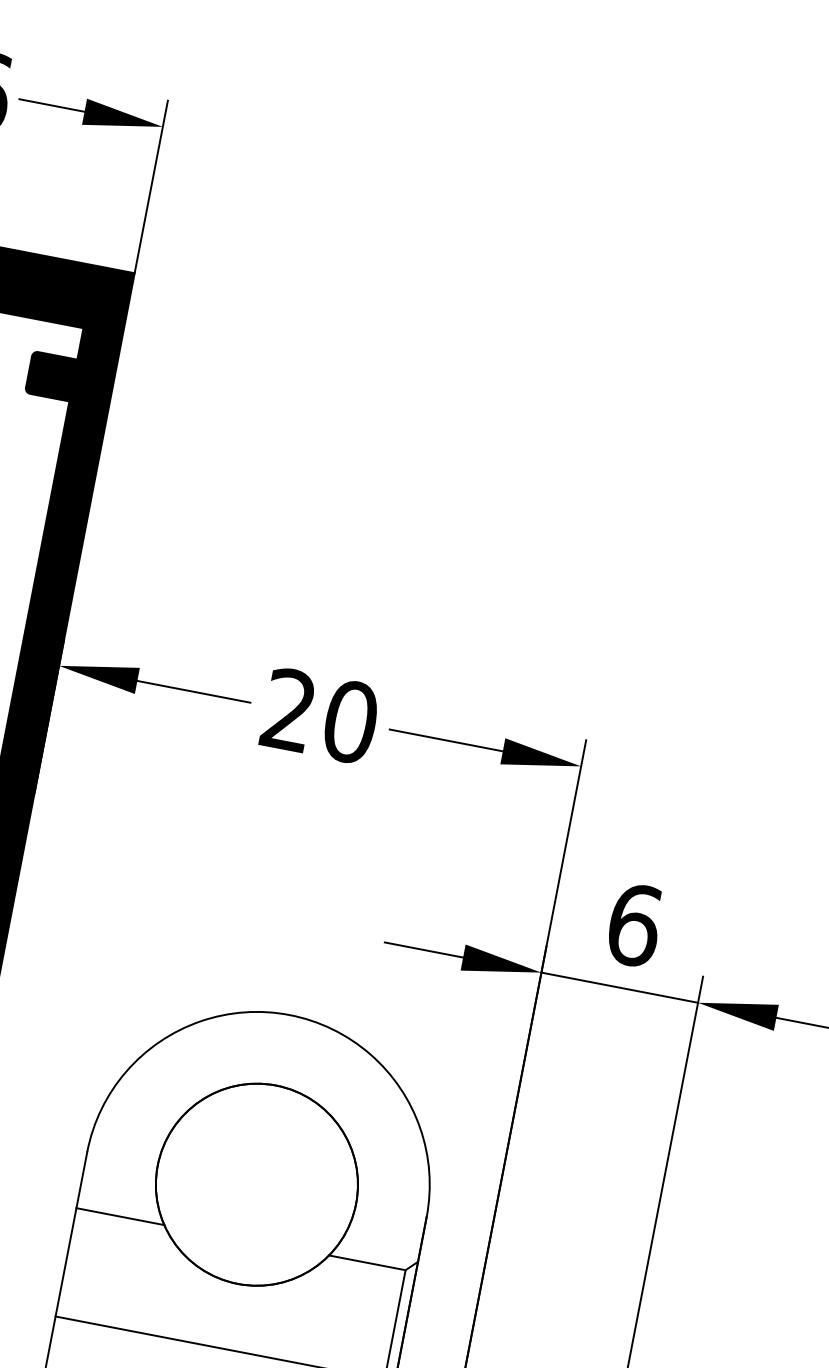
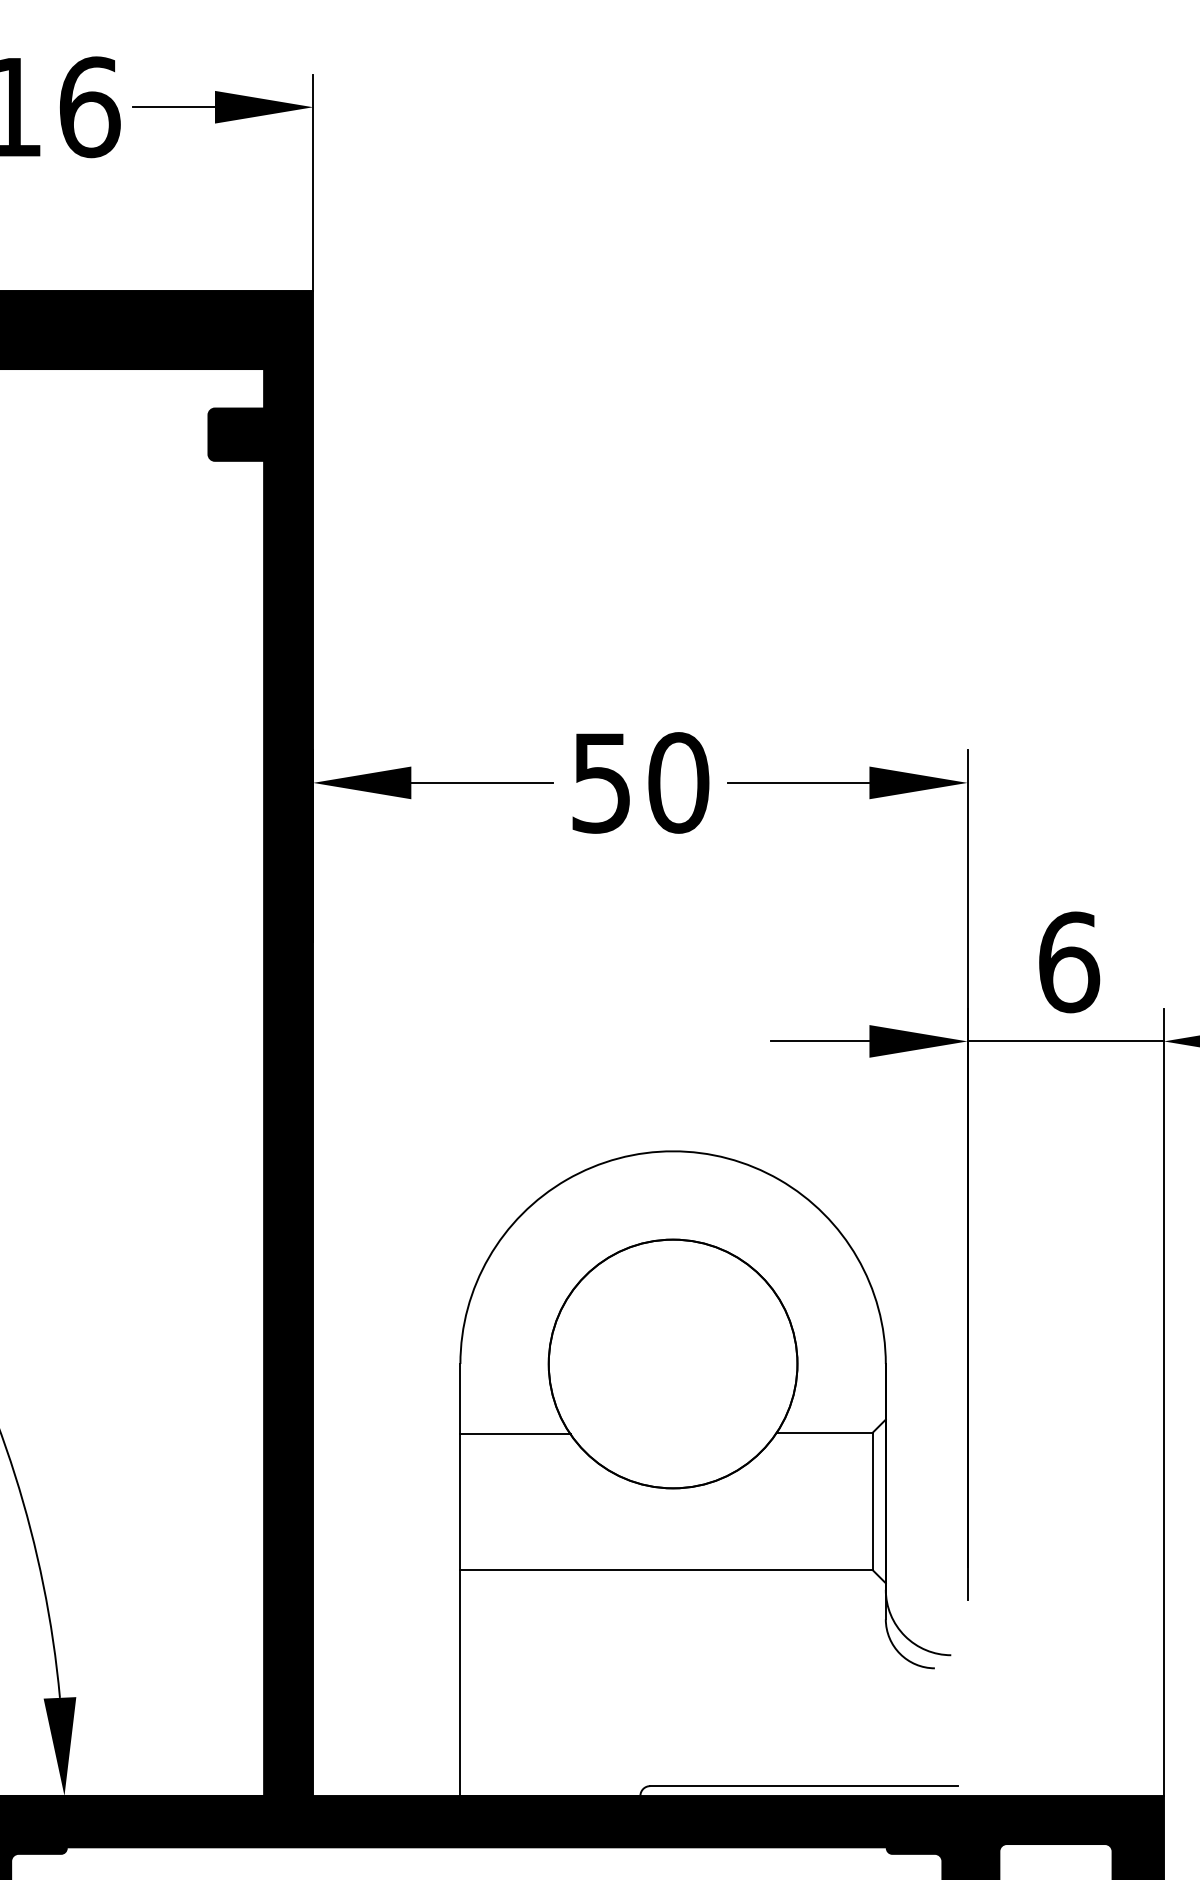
text: (288, 709) -> (600, 782), 20 -> 50

